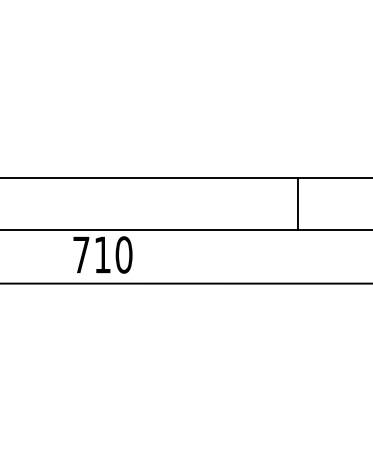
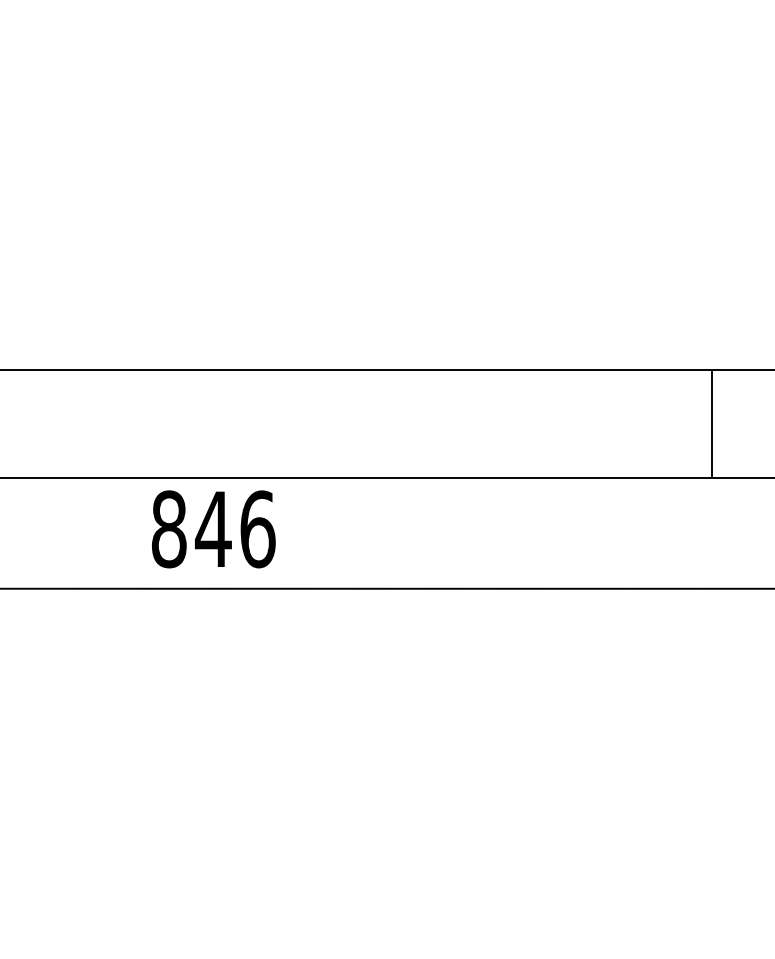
line: (297, 204) -> (711, 424), moved
text: (102, 254) -> (213, 528), 710 -> 846

